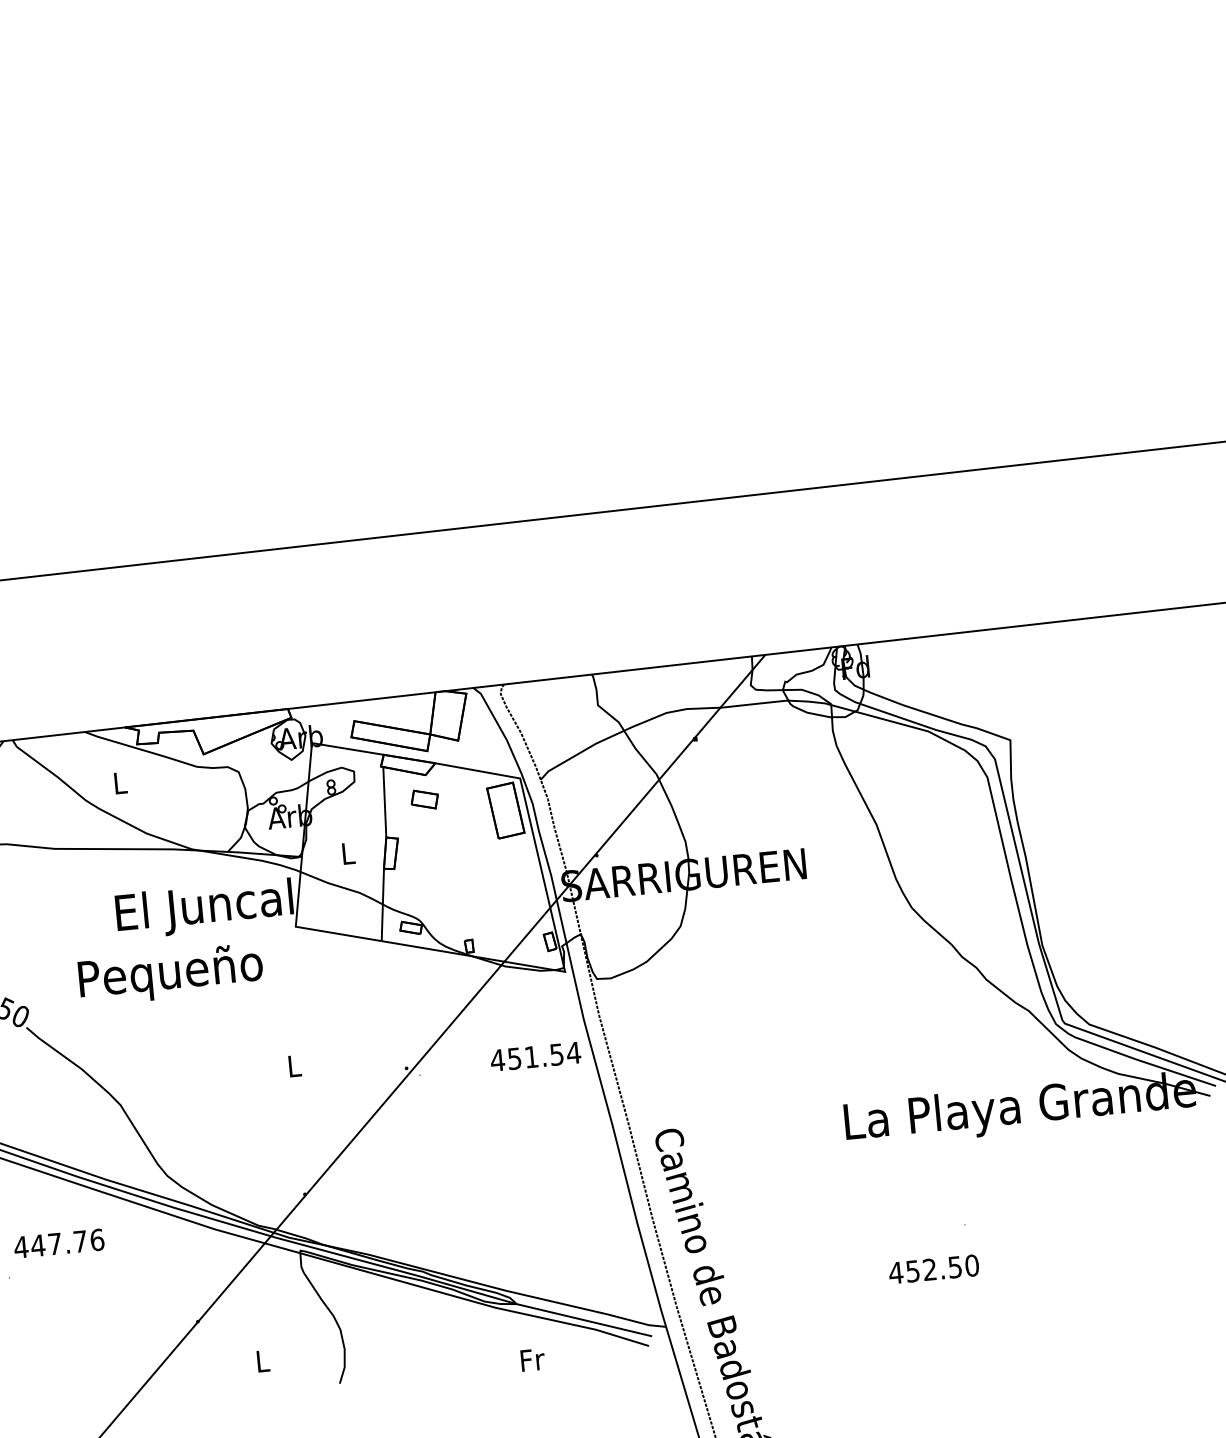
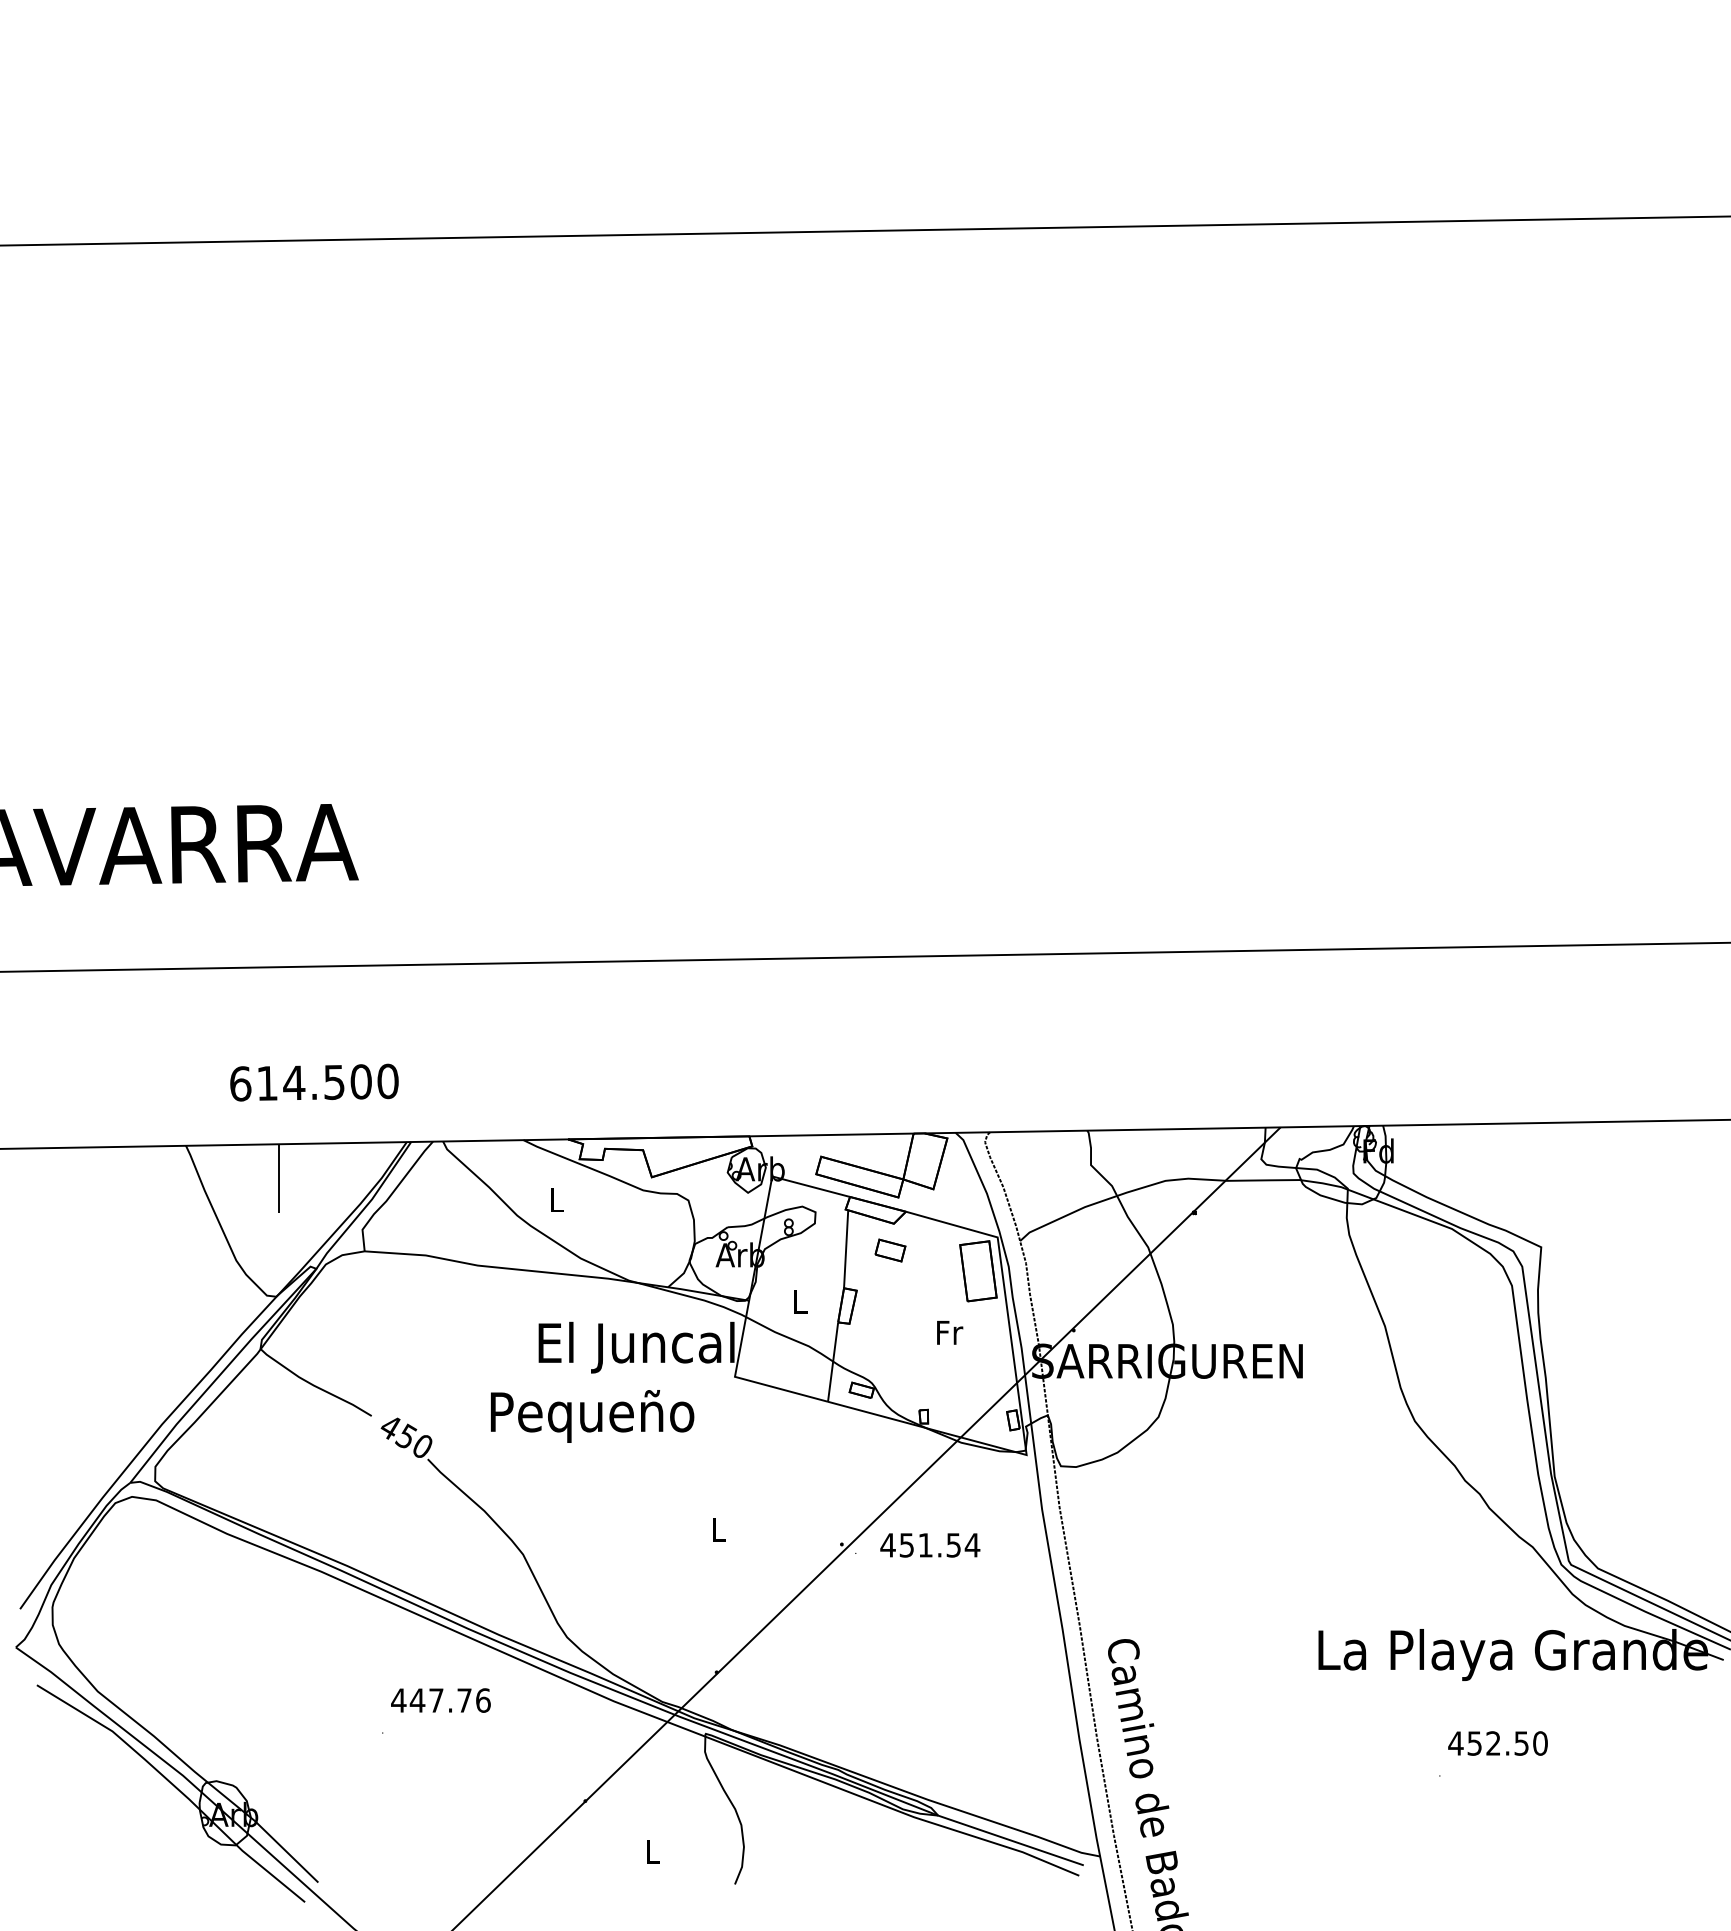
text: (535, 1056) -> (930, 1545), moved
text: (933, 1269) -> (1497, 1743), moved
text: (533, 1359) -> (950, 1332), moved

